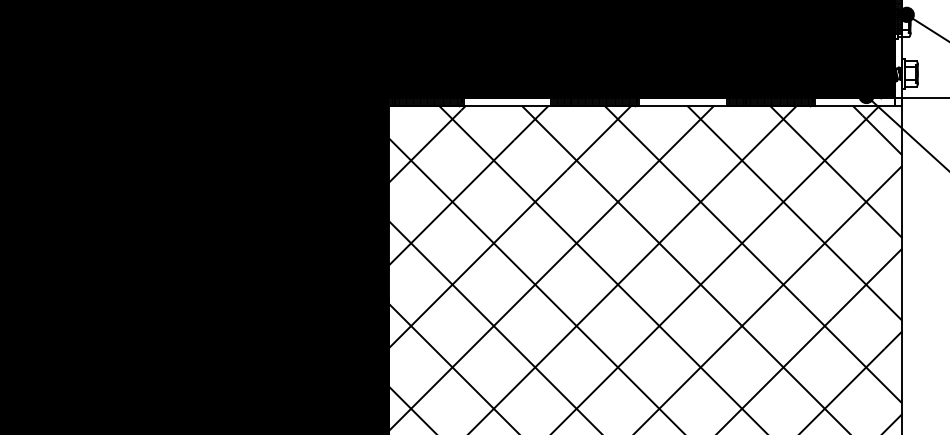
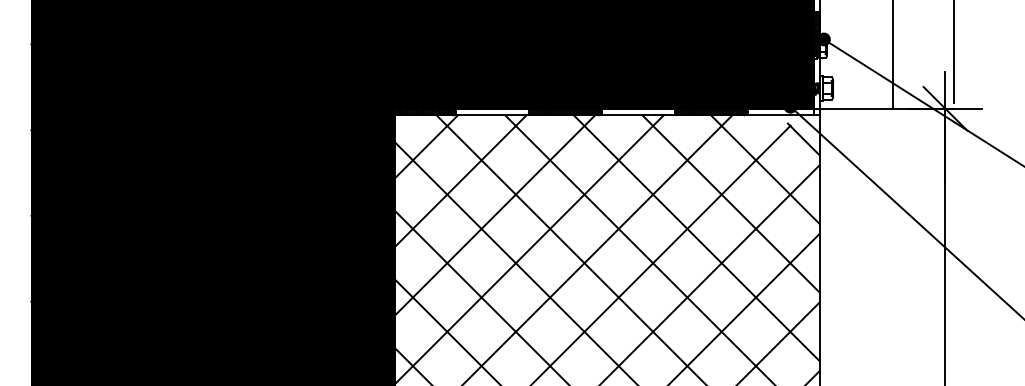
hatch: (866, 111) -> (790, 119), removed

